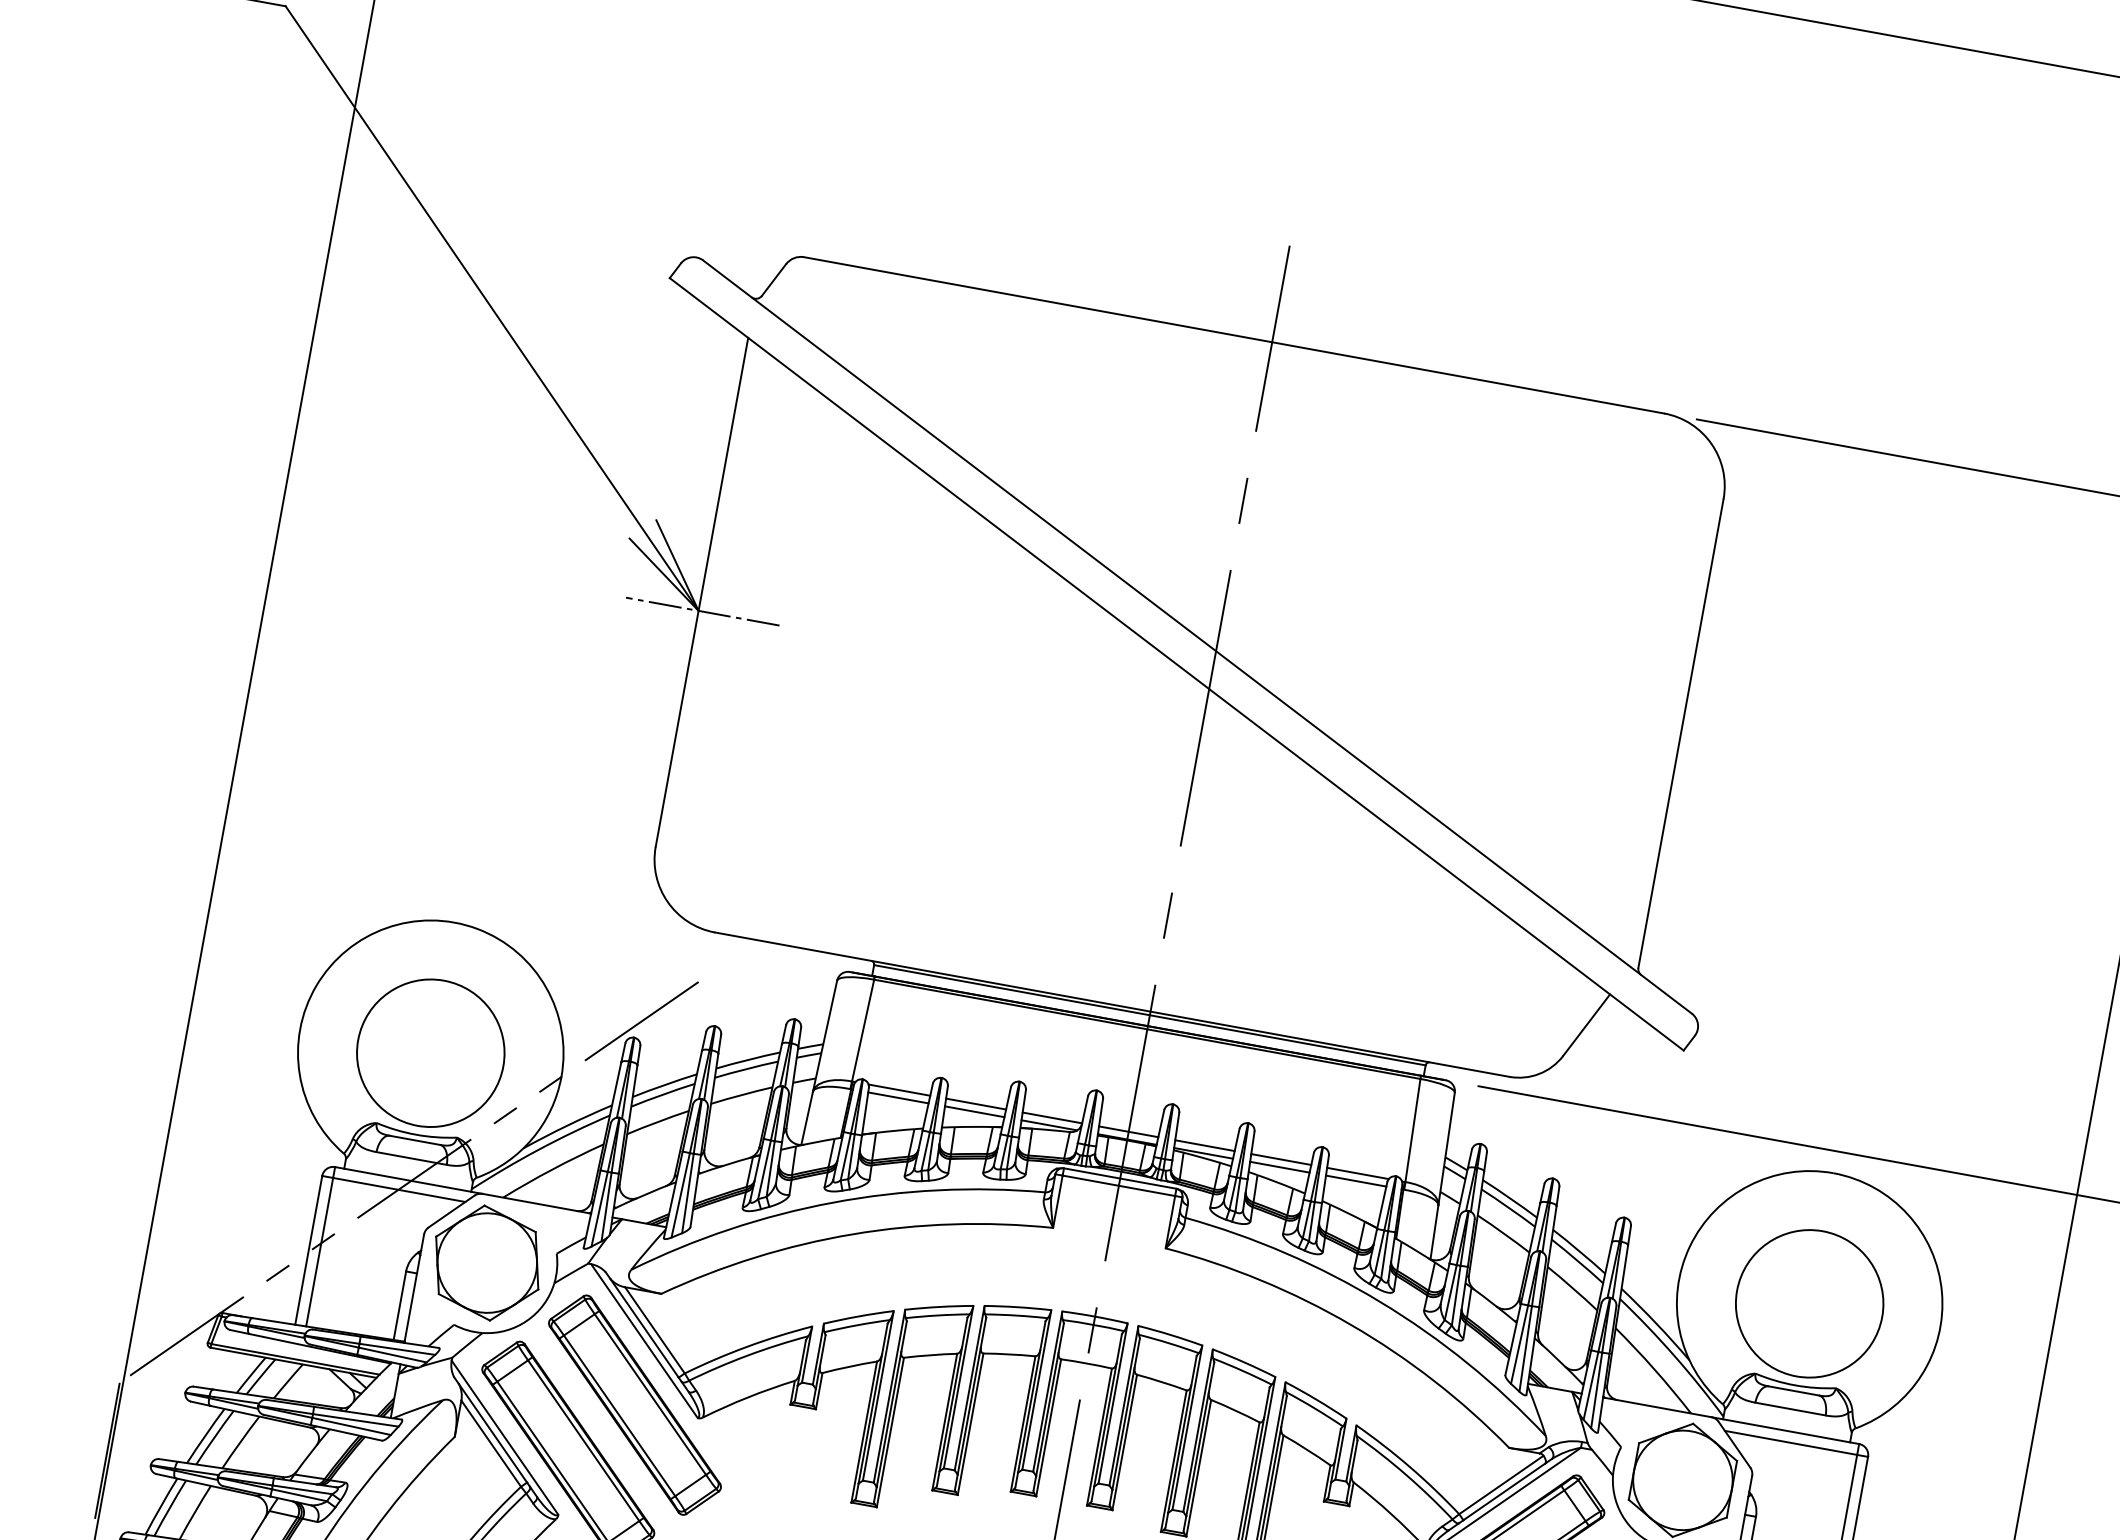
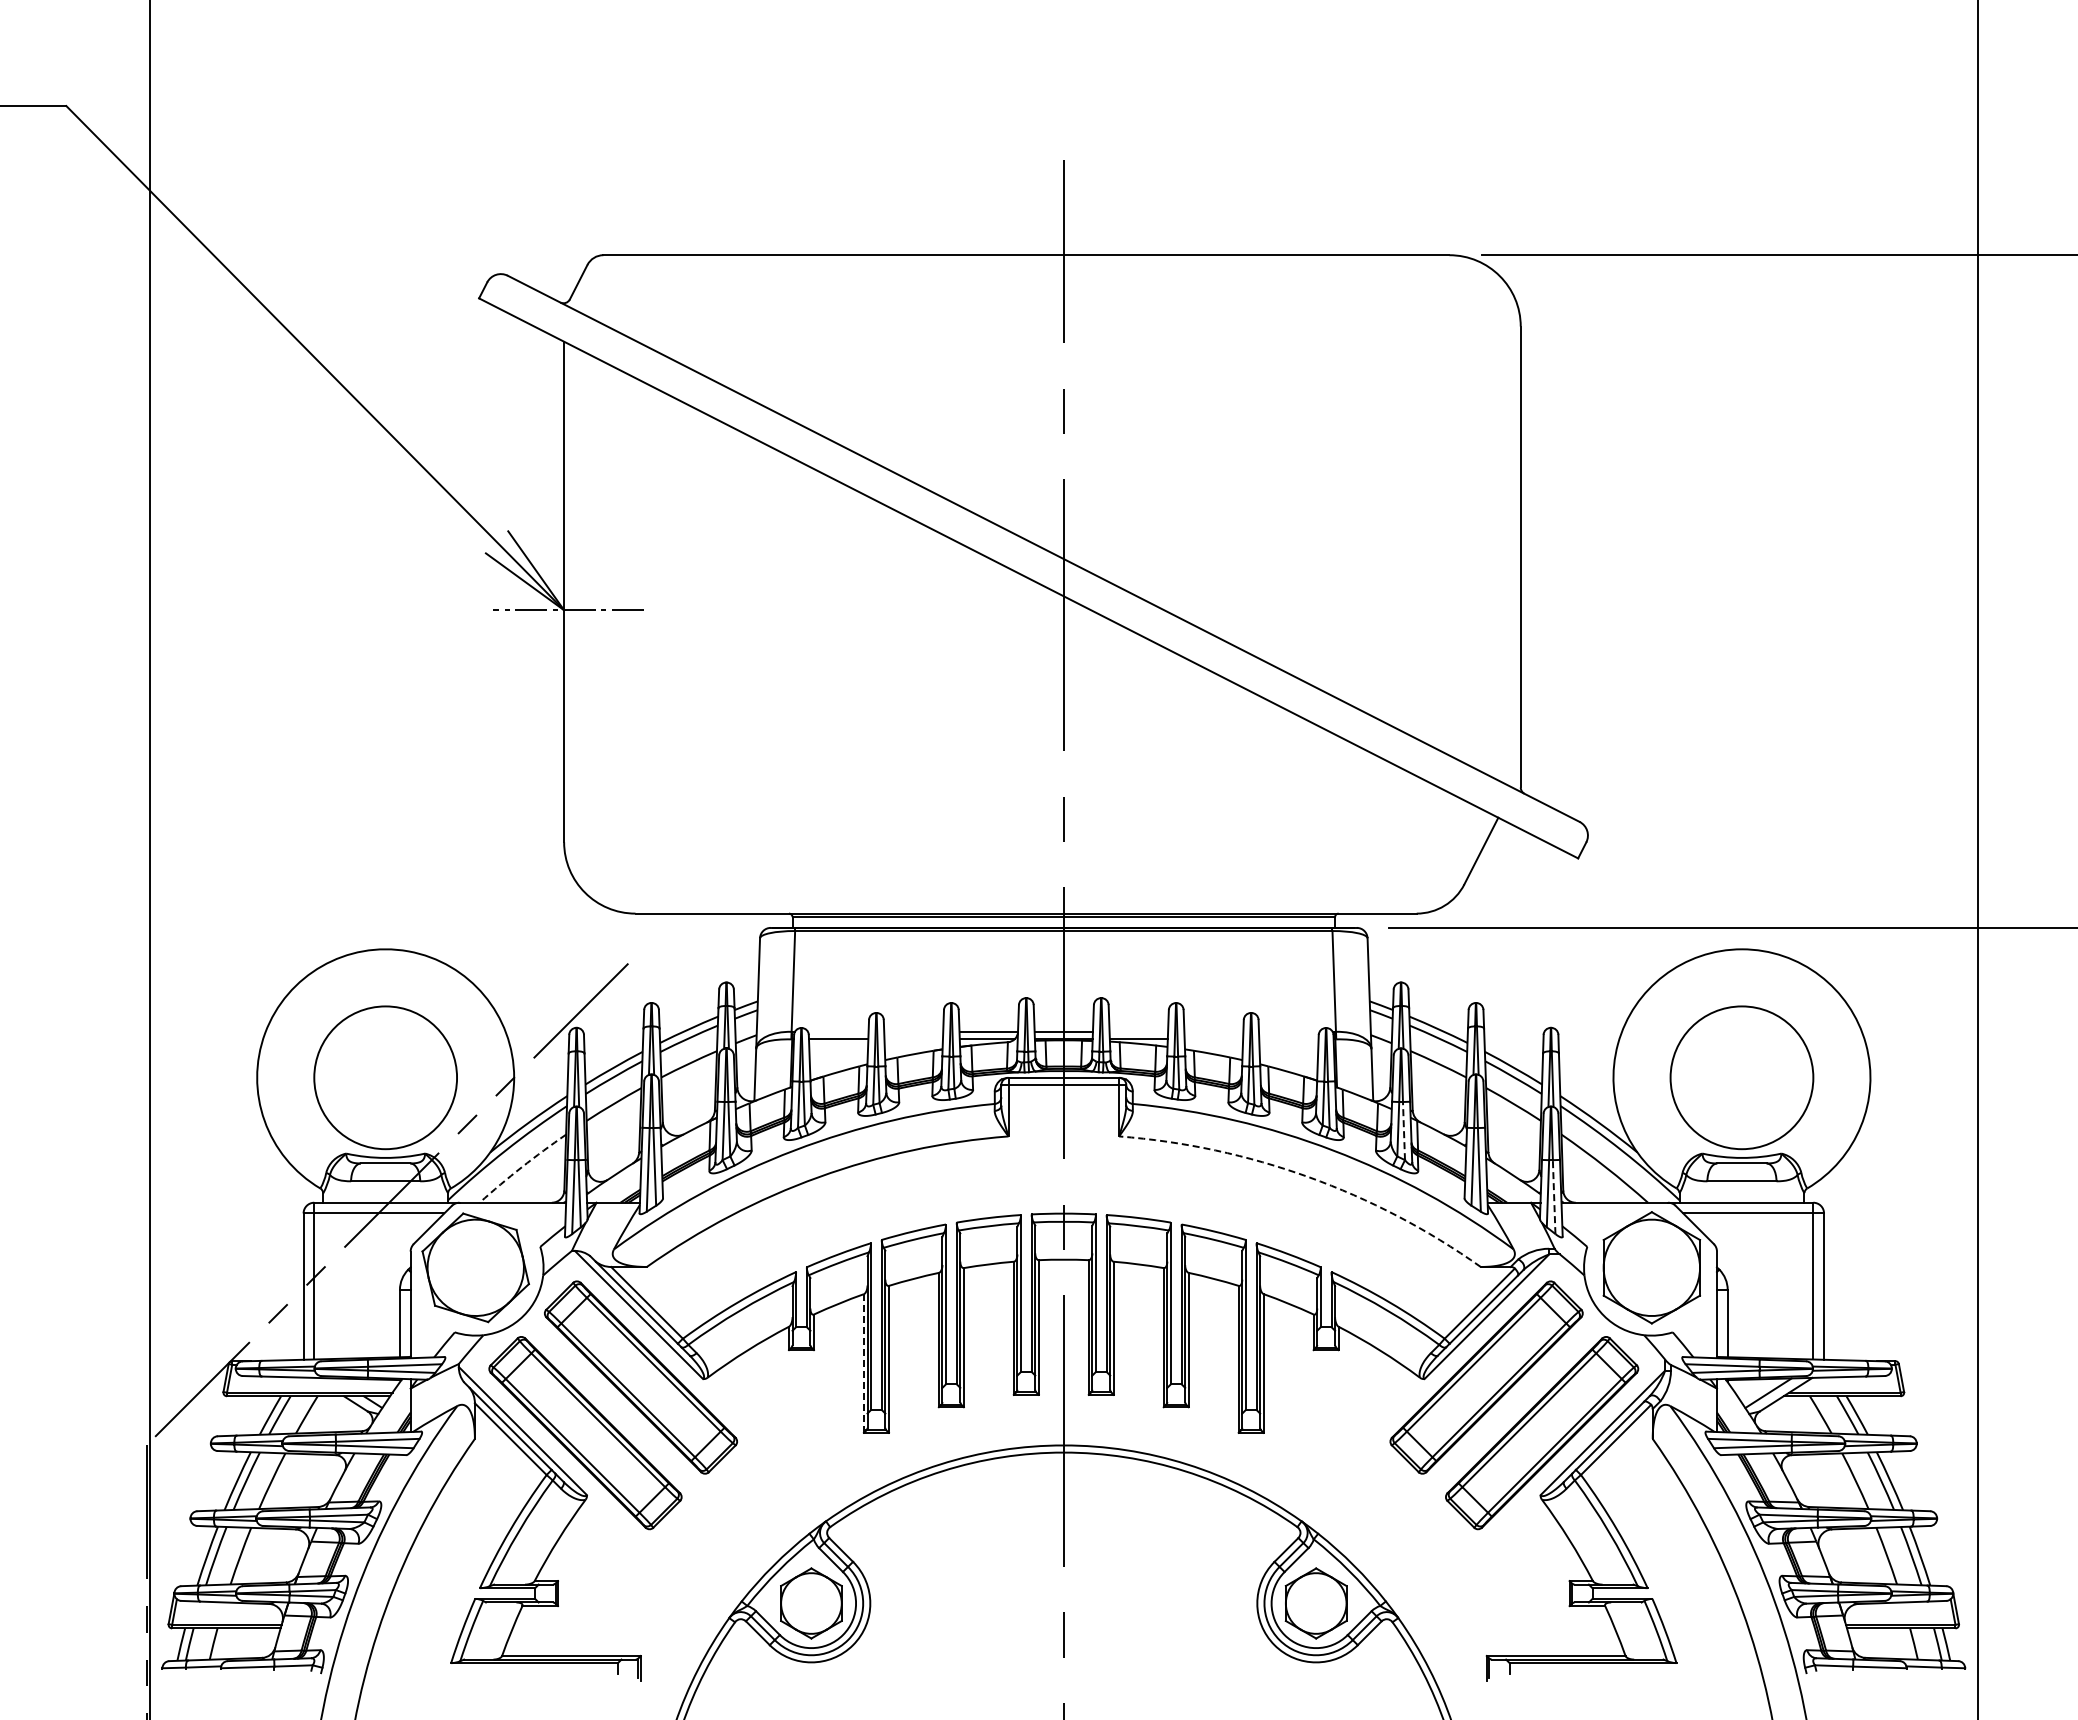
line: (899, 1089) -> (838, 1031), removed
line: (975, 1103) -> (913, 1031), removed
line: (974, 1111) -> (913, 1039), removed
line: (1204, 1145) -> (1138, 1031), removed
line: (1280, 1159) -> (1213, 1031), removed
line: (1279, 1167) -> (1213, 1039), removed
arc: (552, 1169) -> (521, 1167), solid -> dashed
line: (1357, 1172) -> (1288, 1031), removed
line: (1355, 1181) -> (1288, 1039), removed
line: (1455, 1294) -> (1403, 1130), solid -> dashed
arc: (1350, 1325) -> (1308, 1177), solid -> dashed
line: (1596, 1390) -> (1554, 1197), solid -> dashed
line: (863, 1431) -> (863, 1363), solid -> dashed

